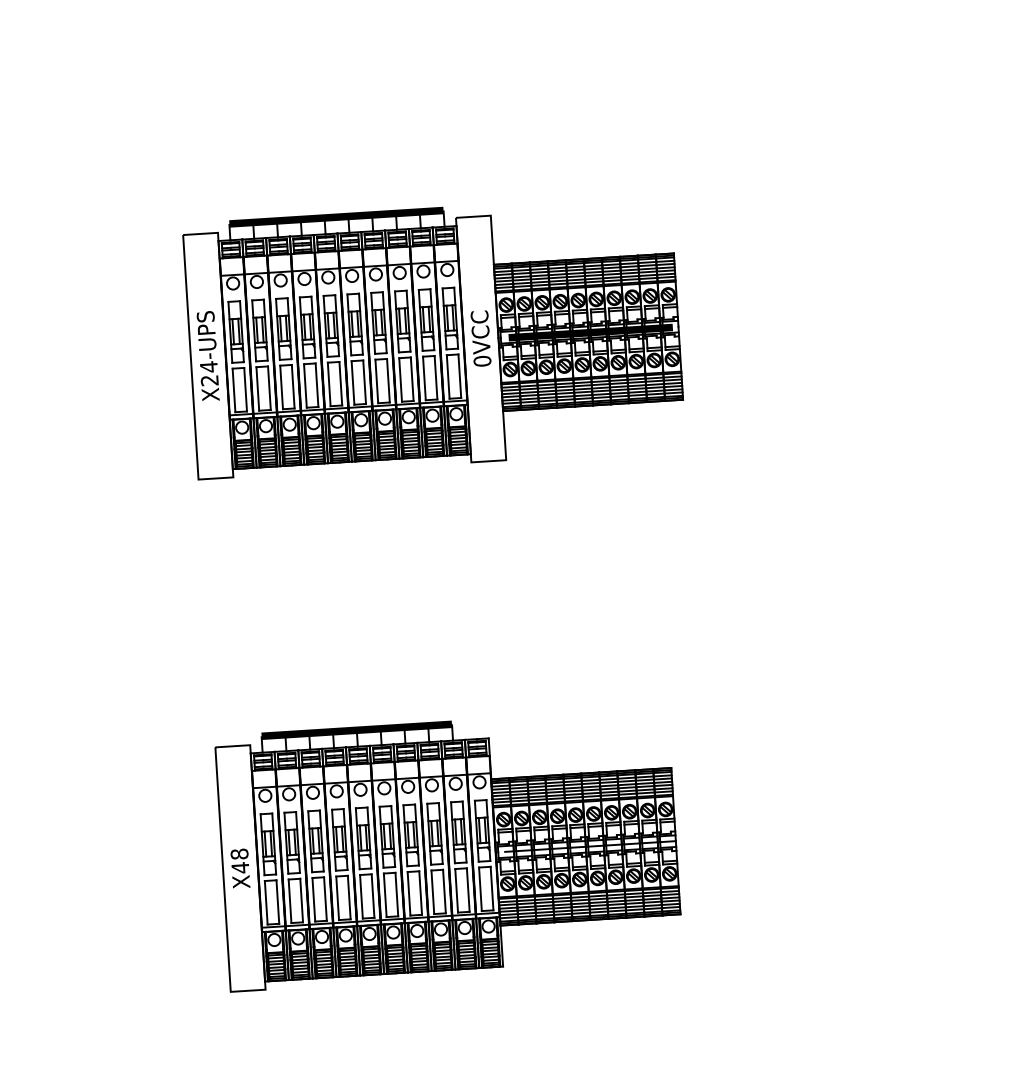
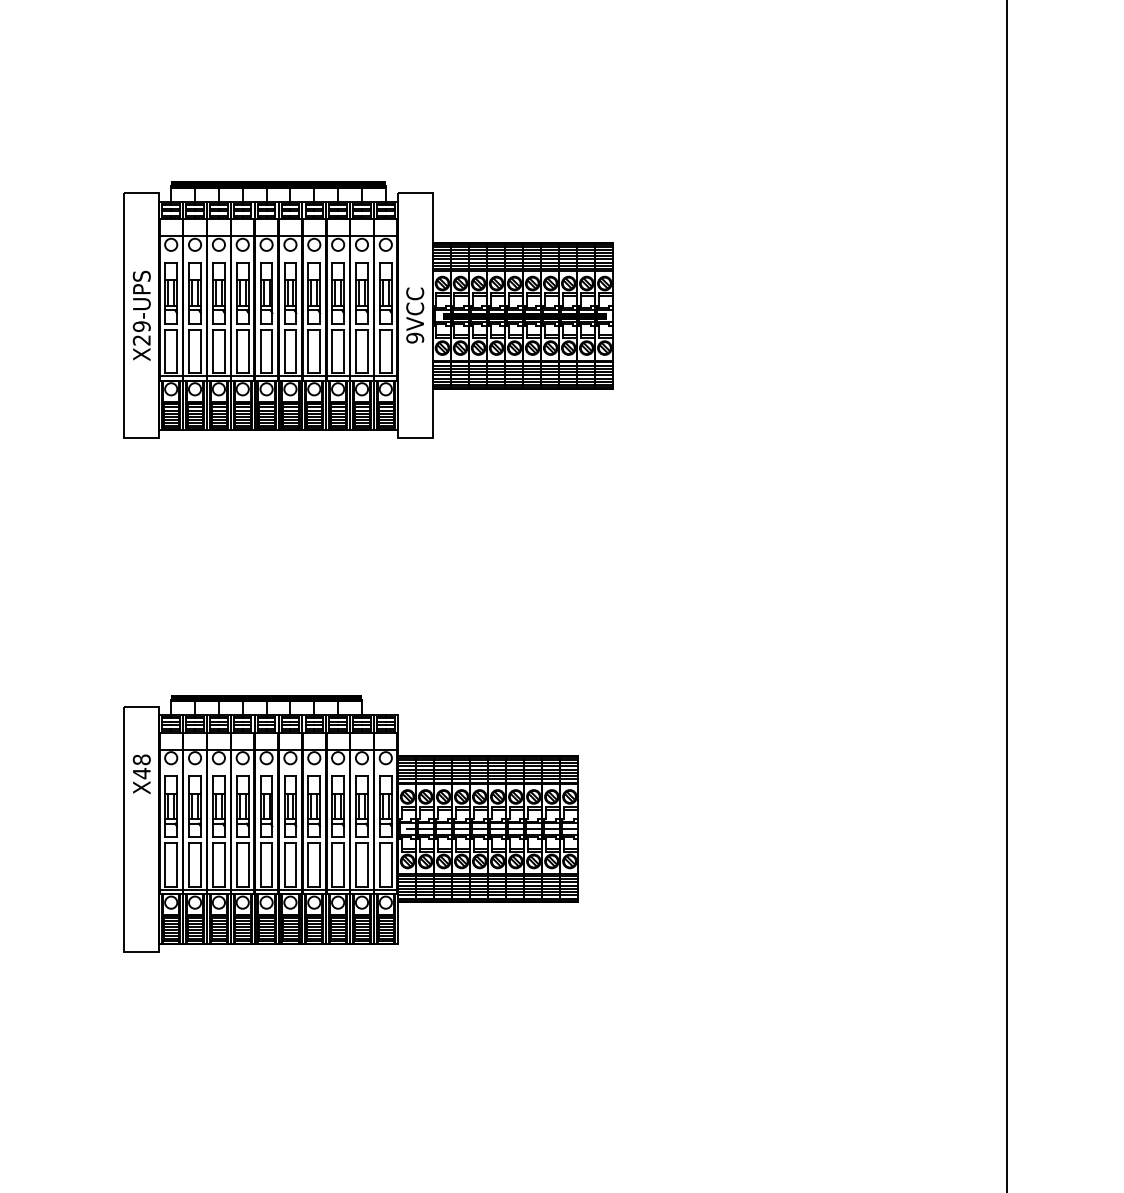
text: (482, 360) -> (415, 337), 0VCC -> 9VCC
text: (208, 366) -> (141, 326), X24-UPS -> X29-UPS
text: (240, 868) -> (141, 774), moved

